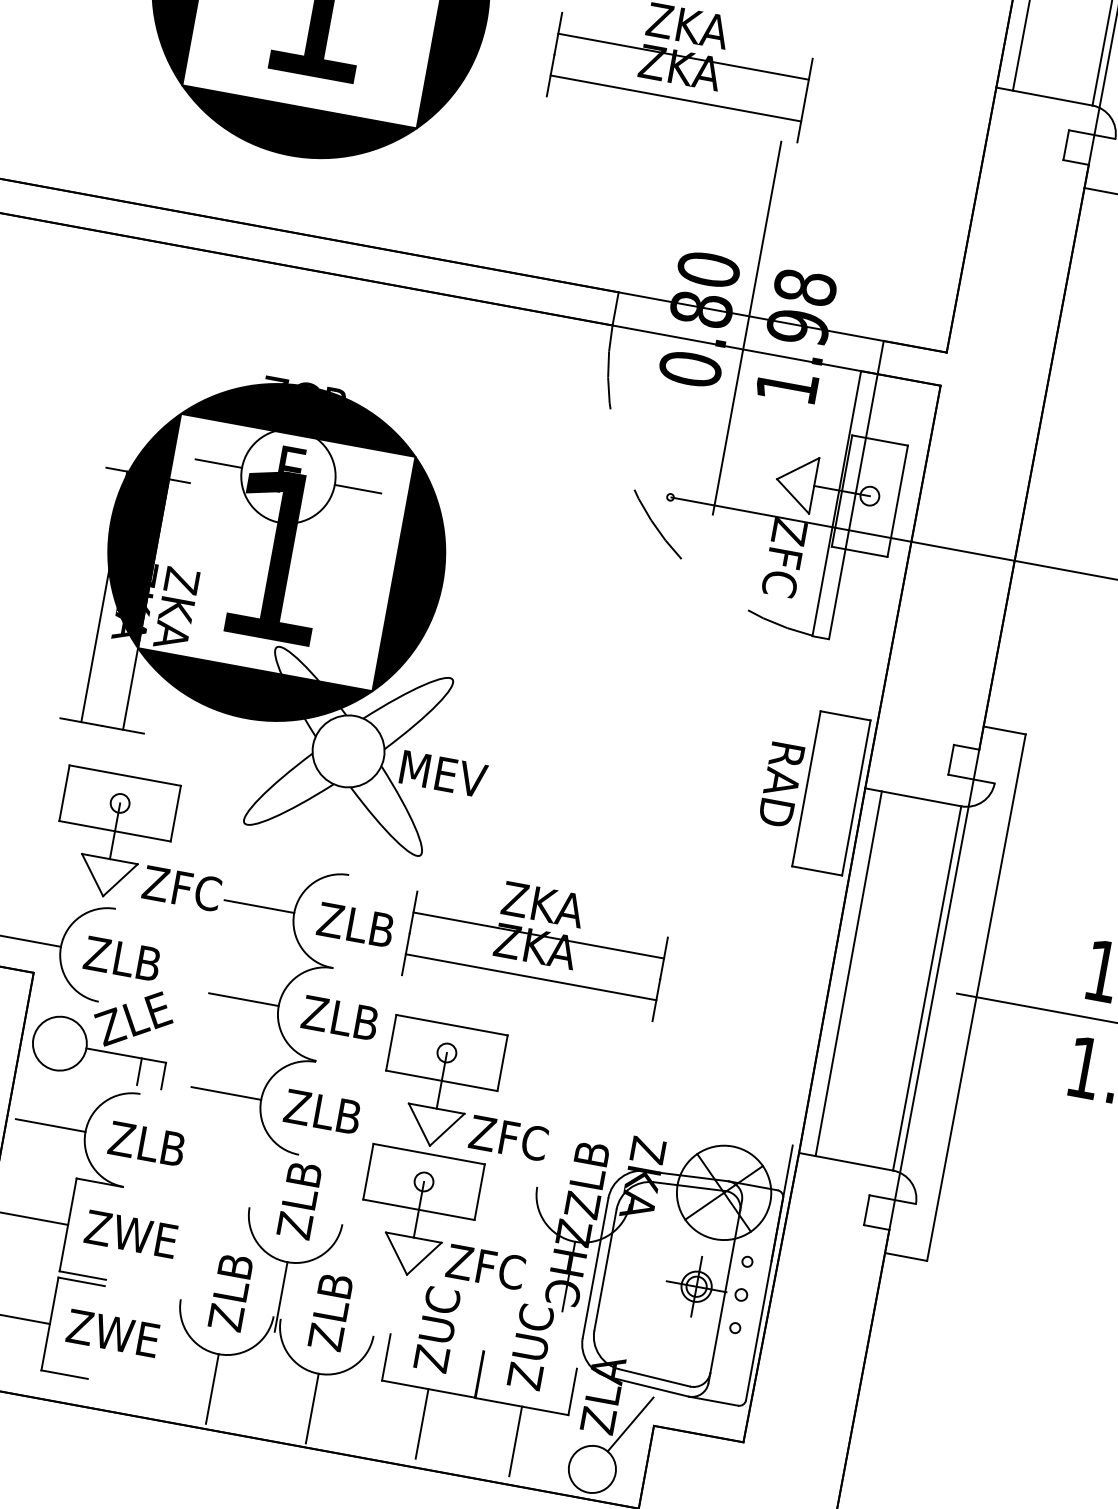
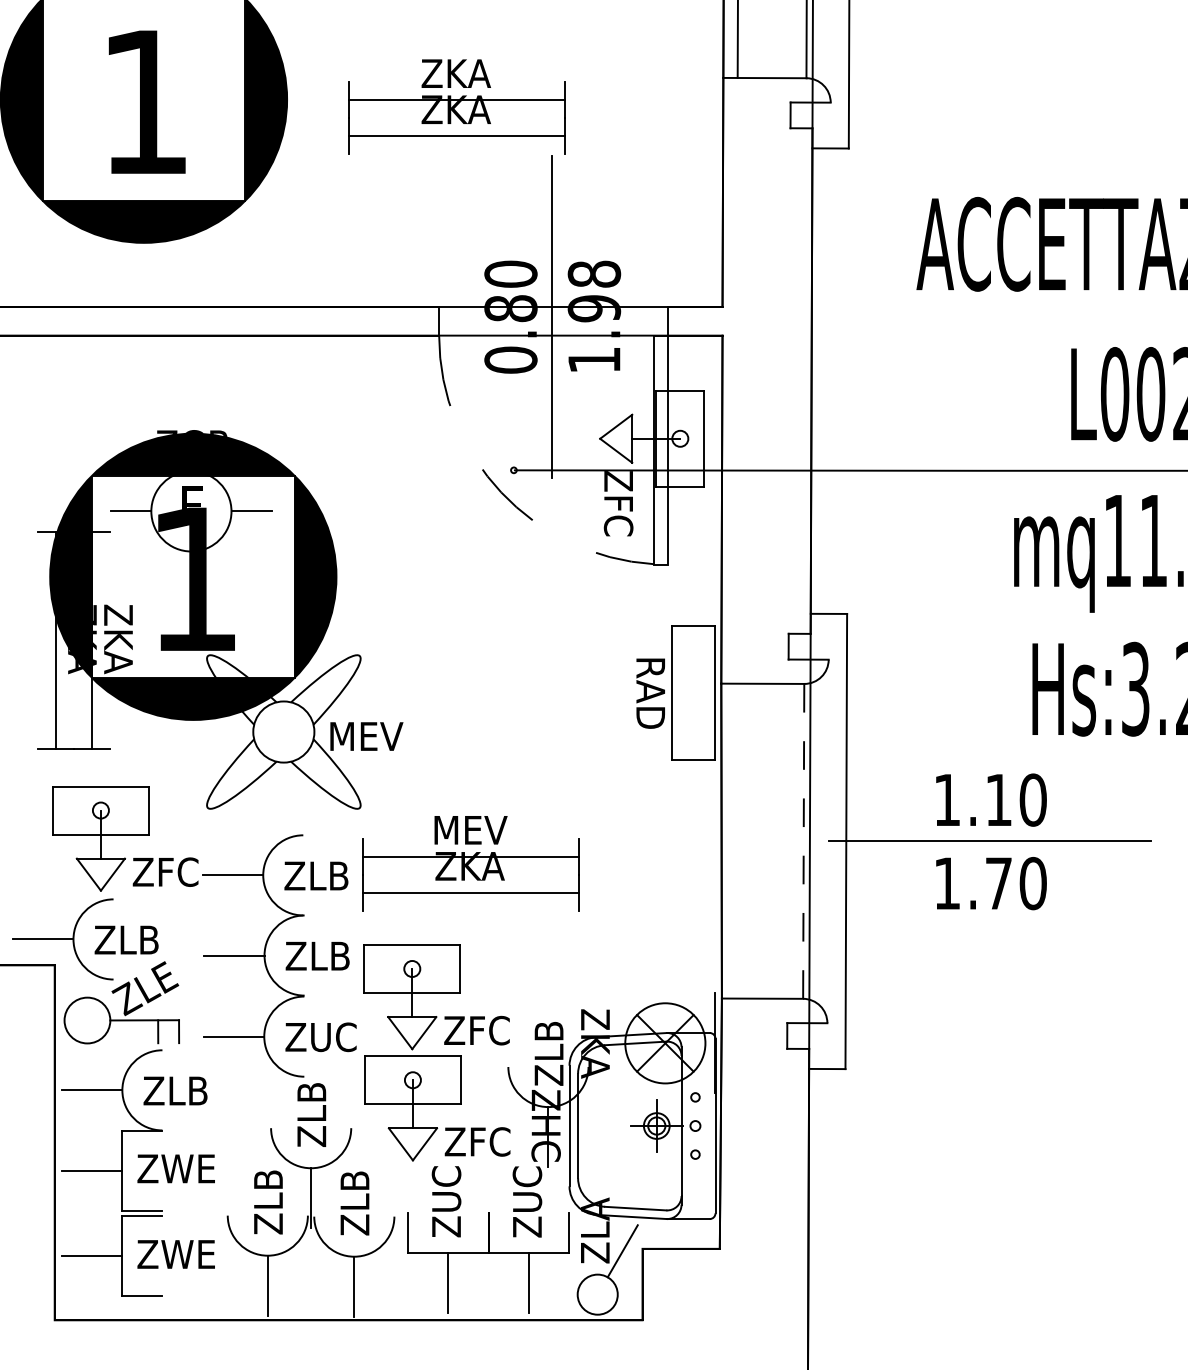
text: (543, 905) -> (470, 830), ZKA -> MEV
line: (848, 972) -> (735, 840), removed
line: (926, 988) -> (803, 841), solid -> dashed
text: (341, 1115) -> (333, 1037), ZLB -> ZUC

